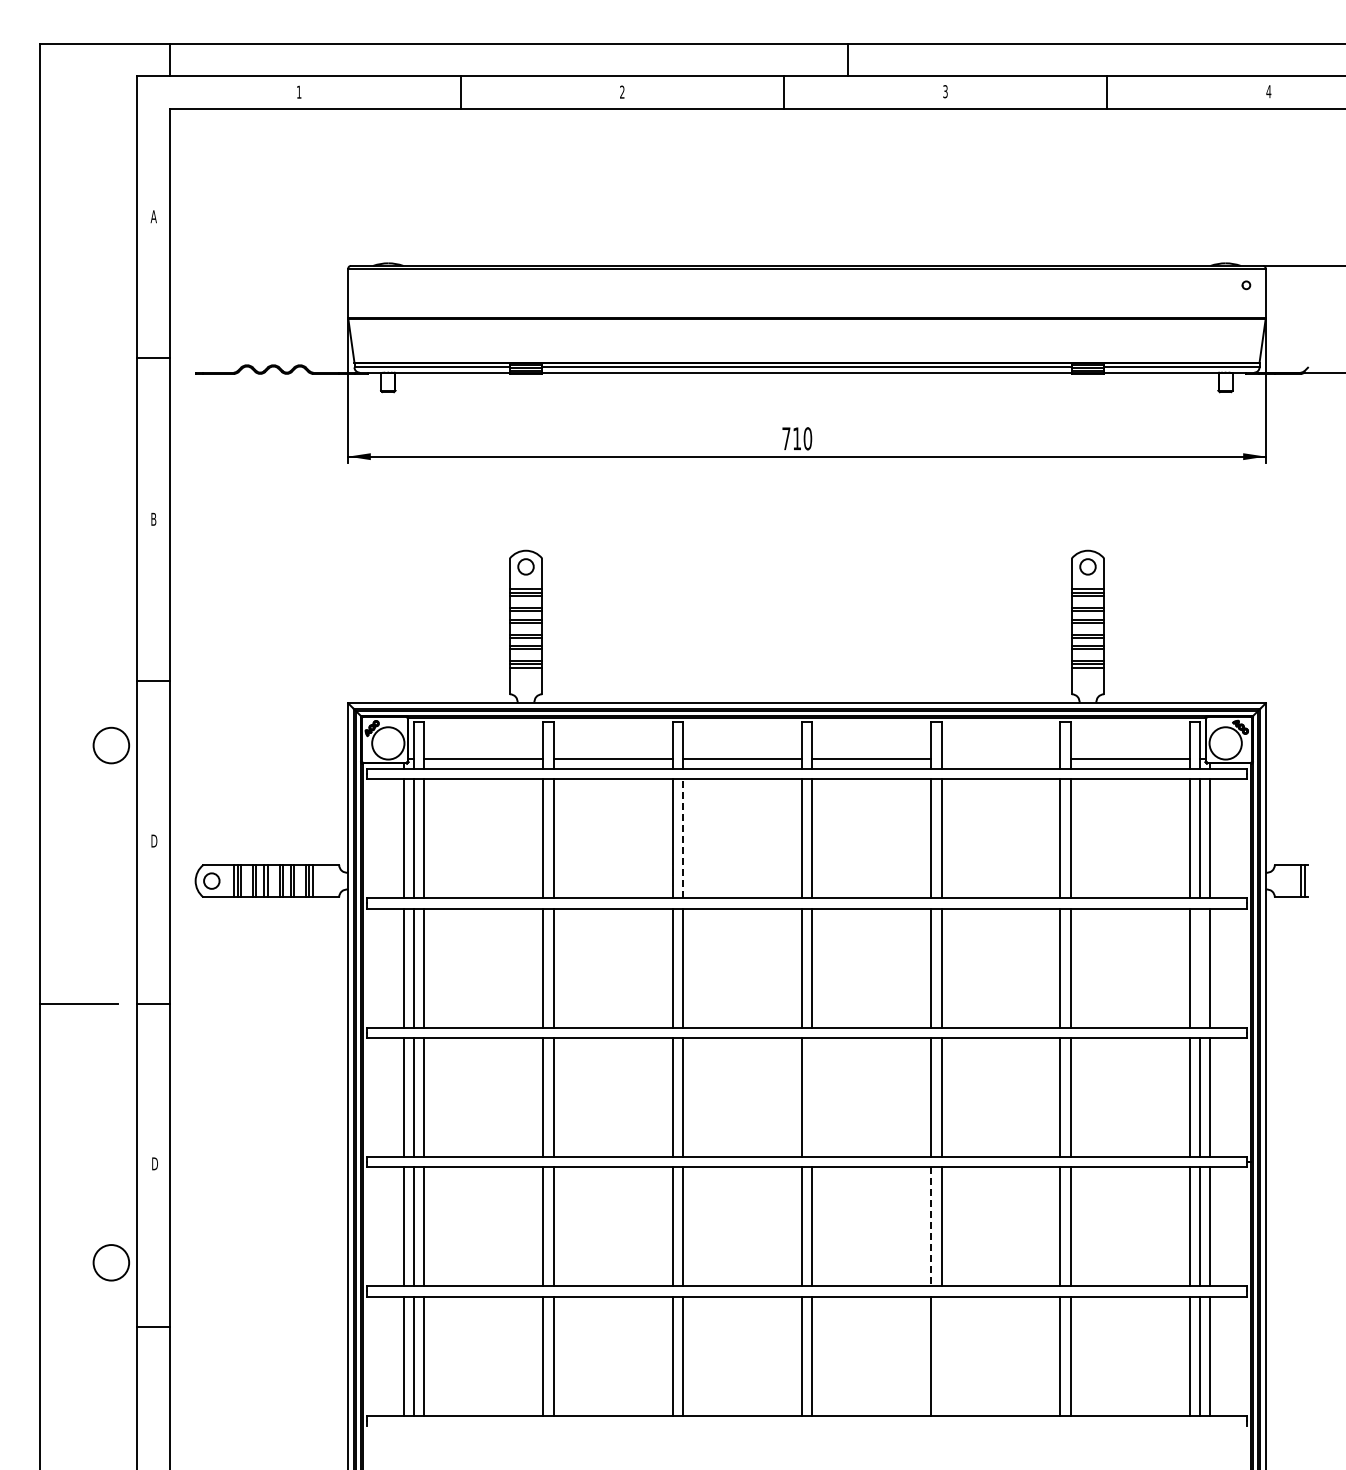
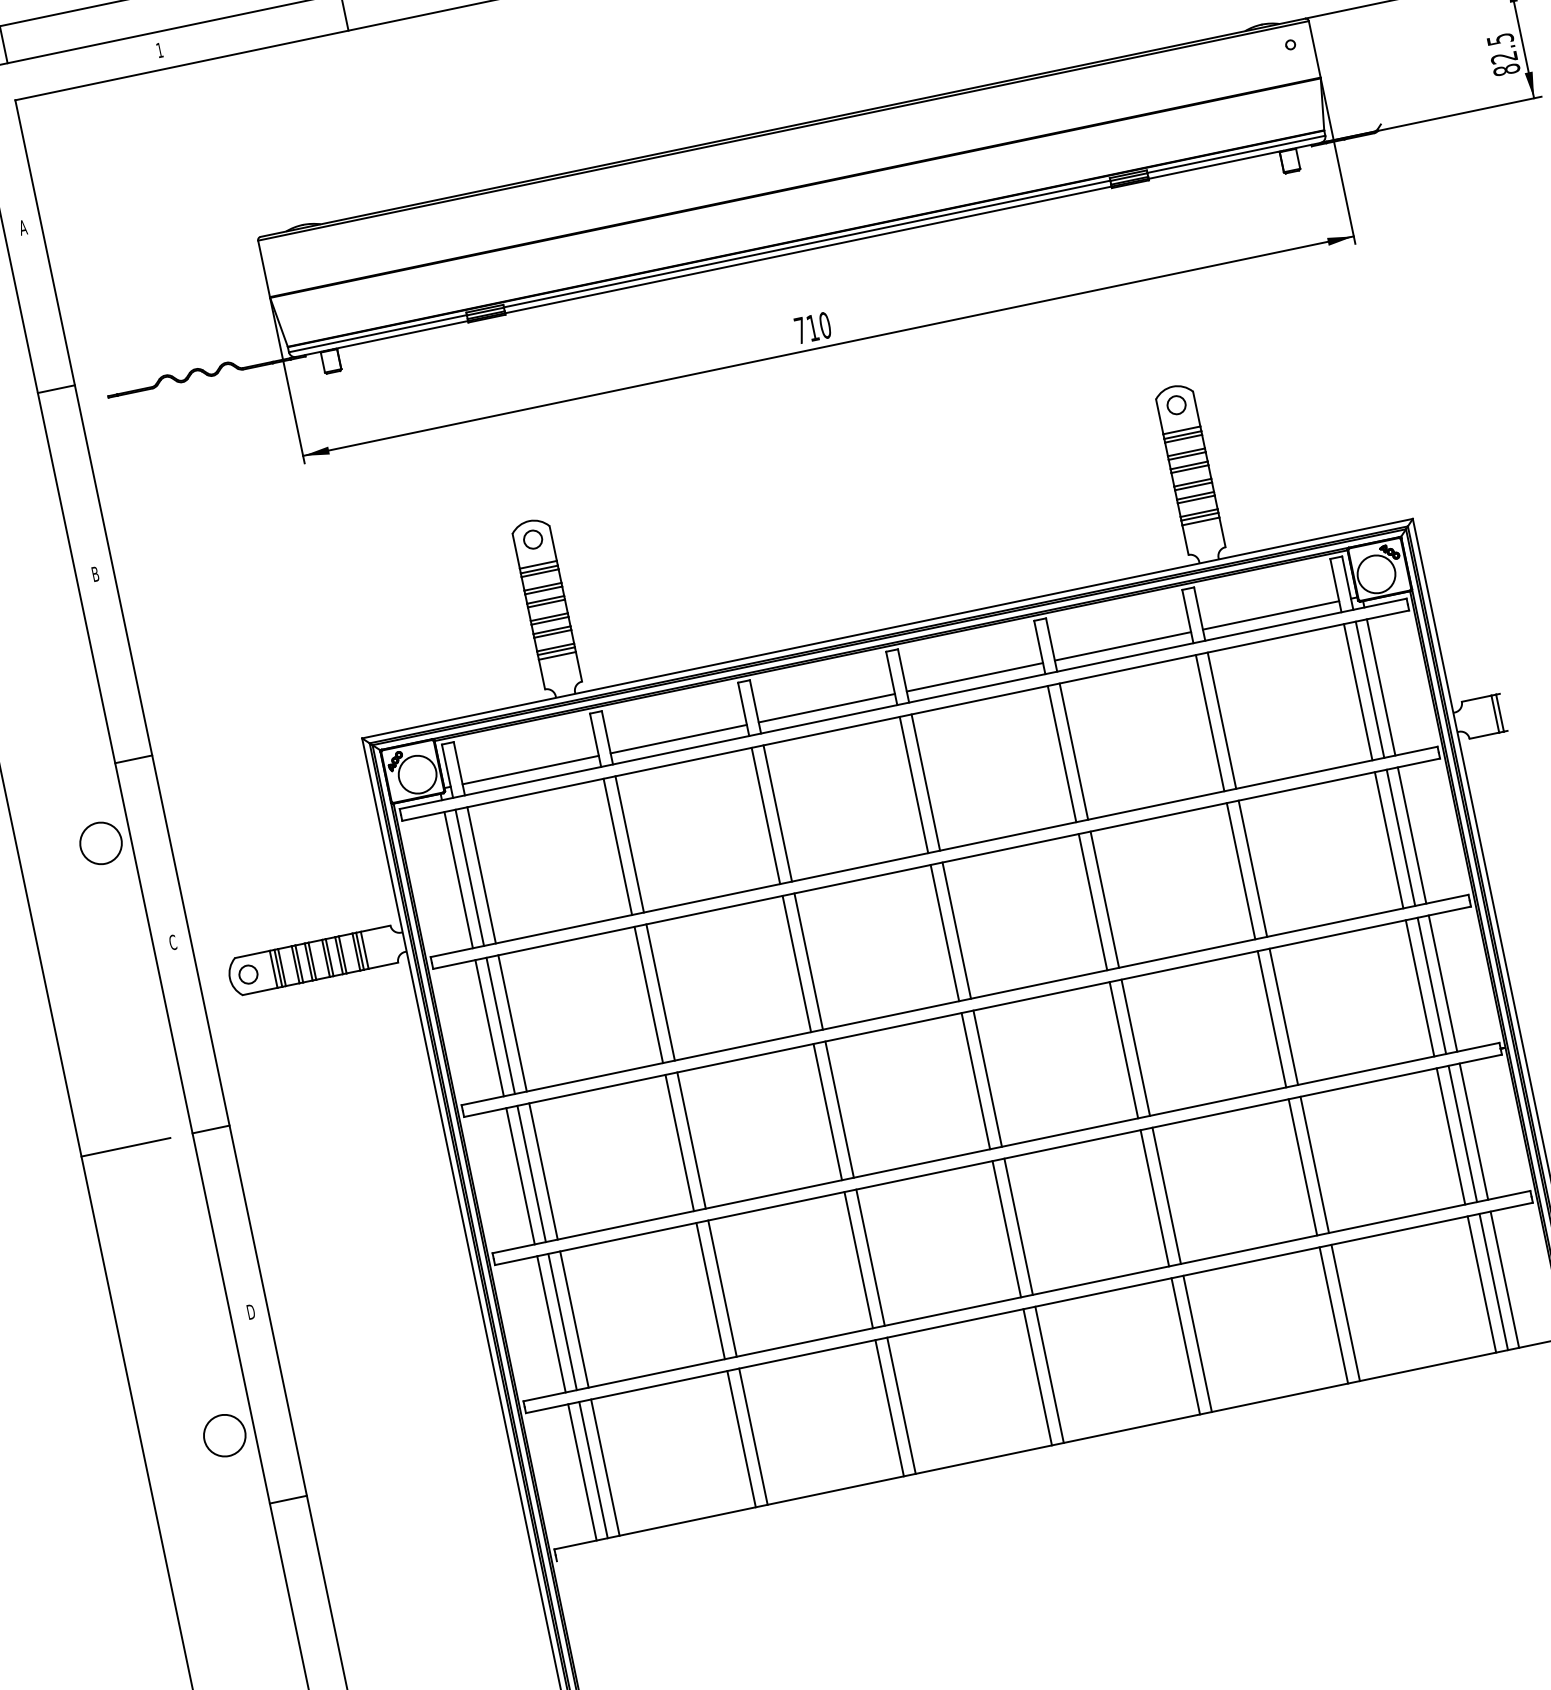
line: (1000, 759) -> (1122, 646), added
line: (682, 838) -> (777, 813), dashed -> solid
text: (154, 840) -> (173, 941), D -> C
line: (1200, 967) -> (1401, 837), added
line: (812, 1096) -> (987, 1077), added
line: (931, 1227) -> (1155, 1199), dashed -> solid
line: (941, 1355) -> (1197, 1343), added

